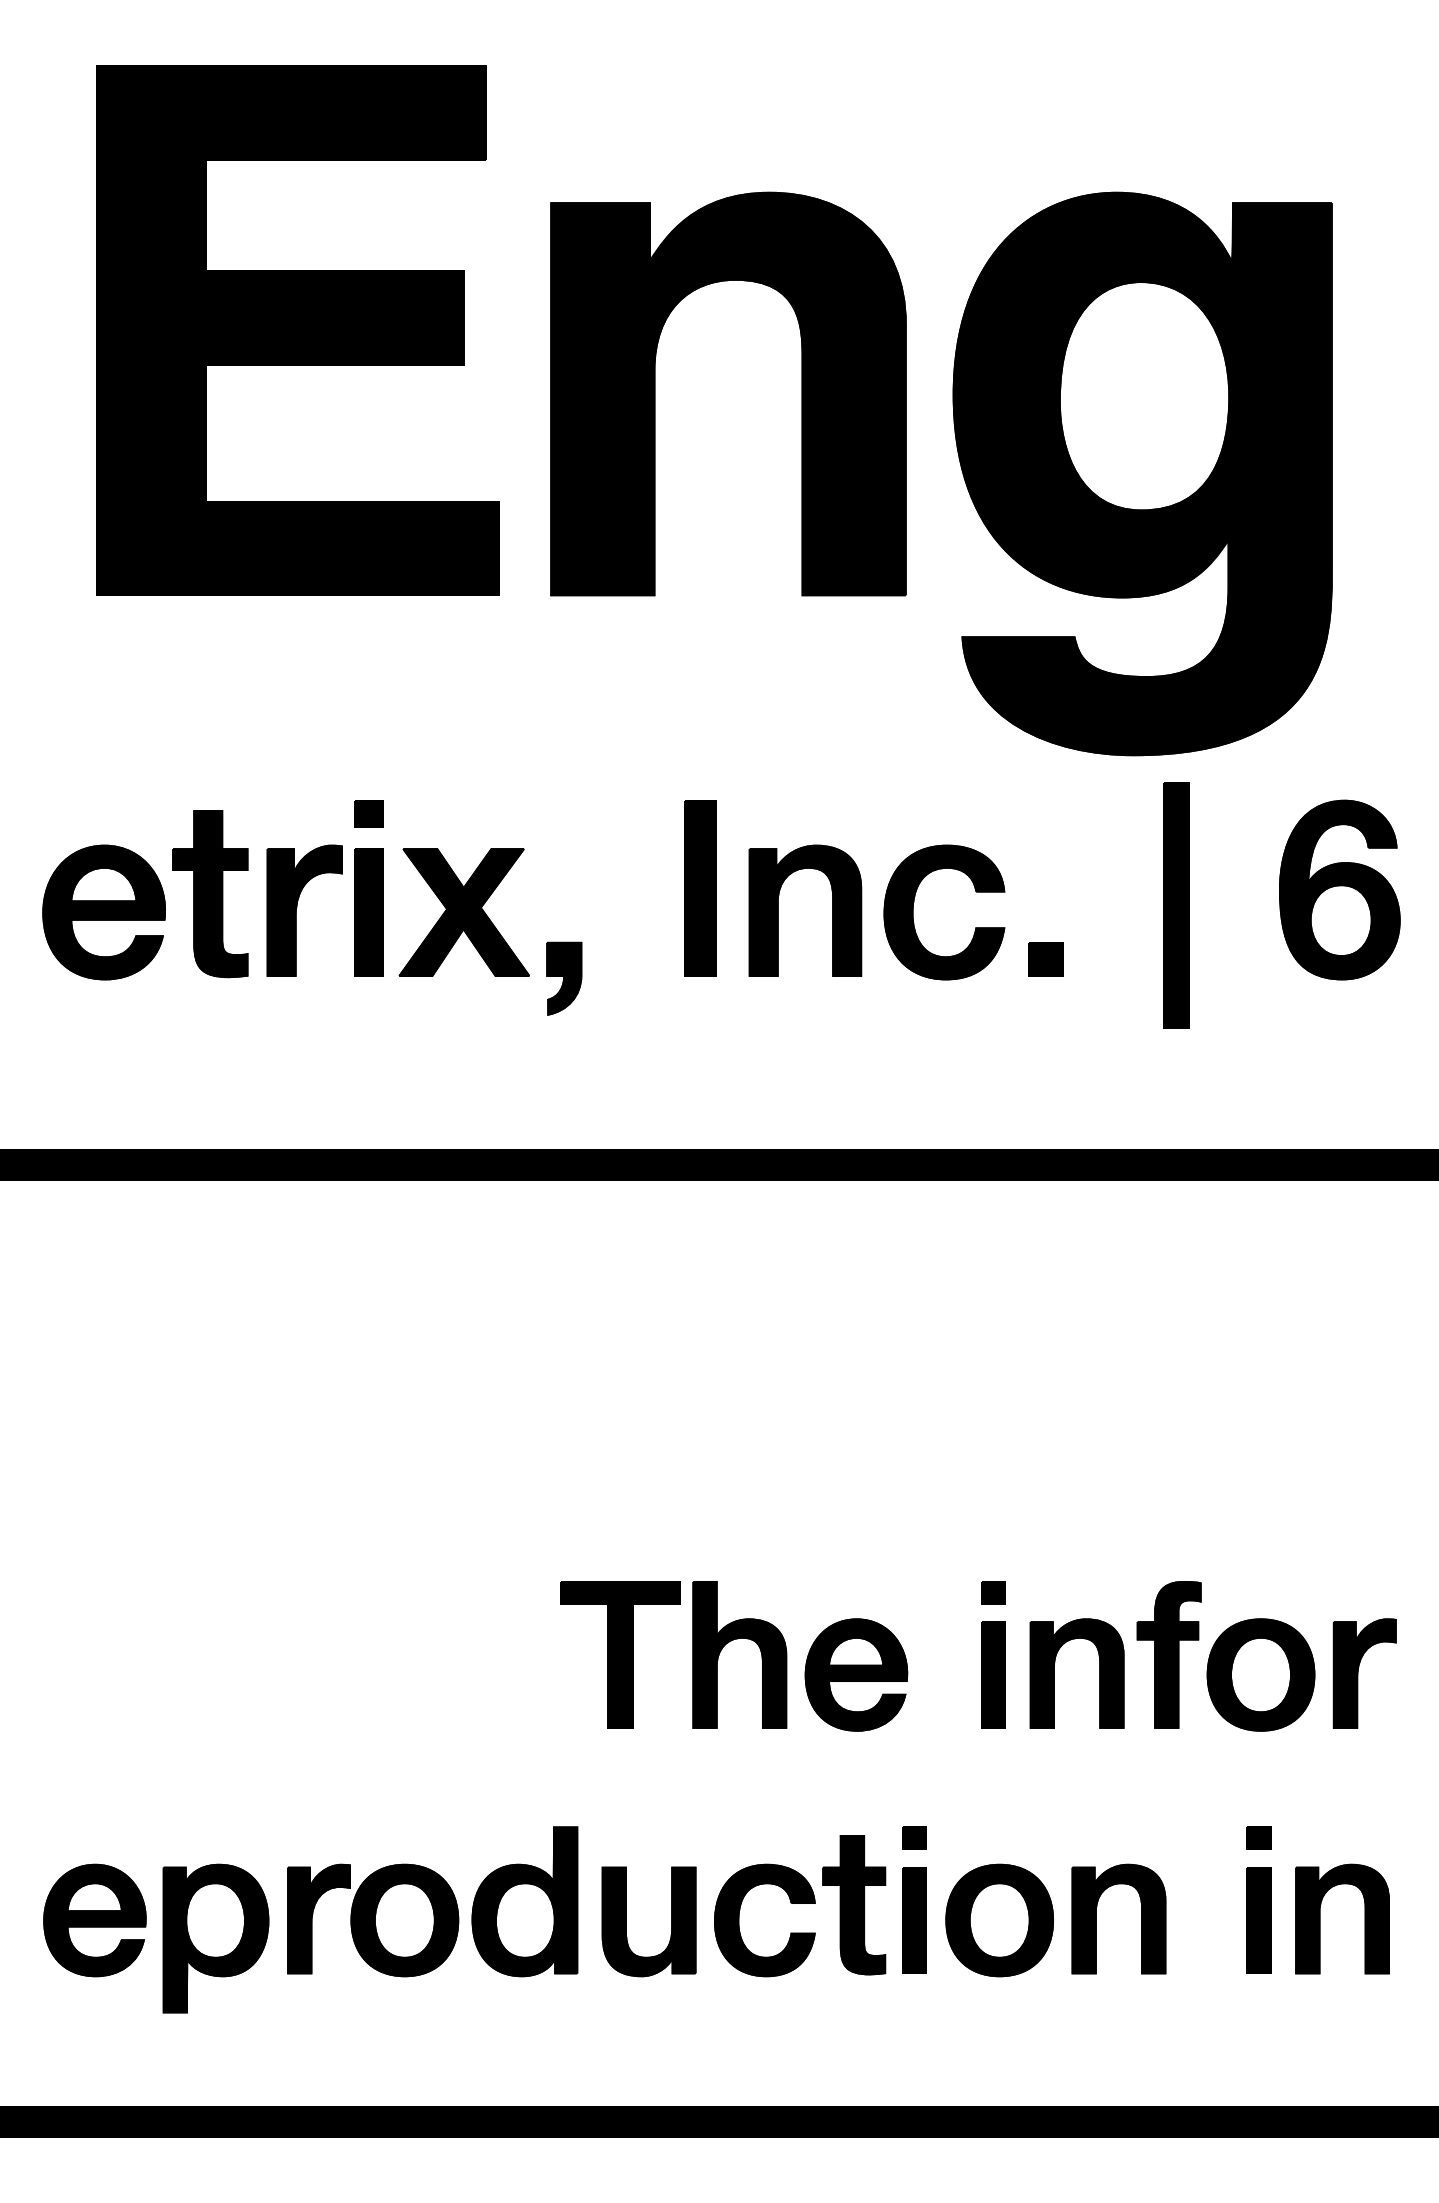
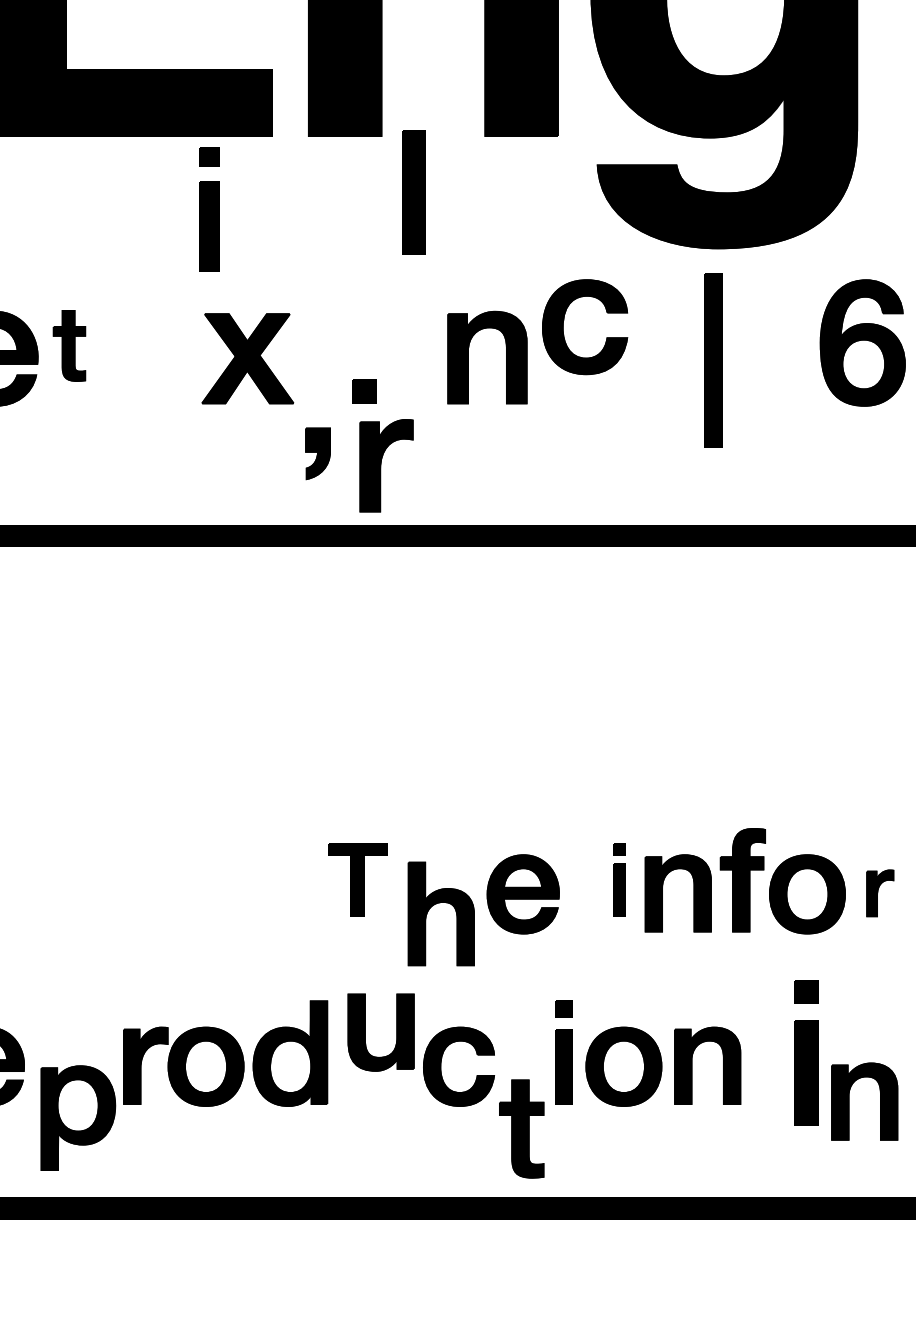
part: (368, 888) -> (209, 209), moved
part: (700, 888) -> (413, 193), moved
part: (210, 894) -> (69, 346), size x0.6
part: (1176, 905) -> (713, 360), moved
part: (297, 907) -> (381, 463), moved
part: (913, 912) -> (563, 327), moved
part: (1045, 959) -> (363, 391), moved
part: (564, 978) -> (318, 453), moved
part: (737, 1639) -> (439, 903), moved
part: (620, 1654) -> (357, 879), size x0.7
part: (993, 1654) -> (619, 879), size x0.7
part: (1364, 1673) -> (880, 893), size x0.6
part: (1258, 1899) -> (805, 1052), size x1.4
part: (854, 1905) -> (521, 1129), moved
part: (1320, 1918) -> (849, 1101), moved
part: (626, 1921) -> (365, 1032), moved
part: (215, 1938) -> (77, 1118), moved

